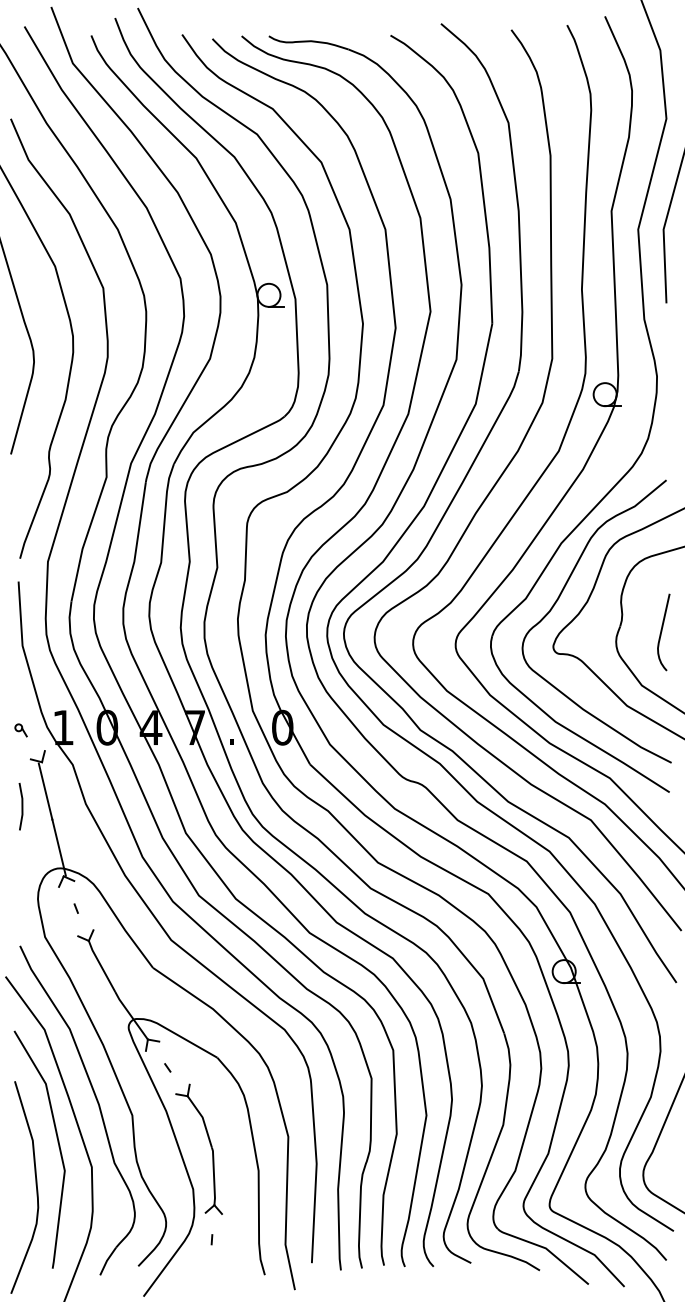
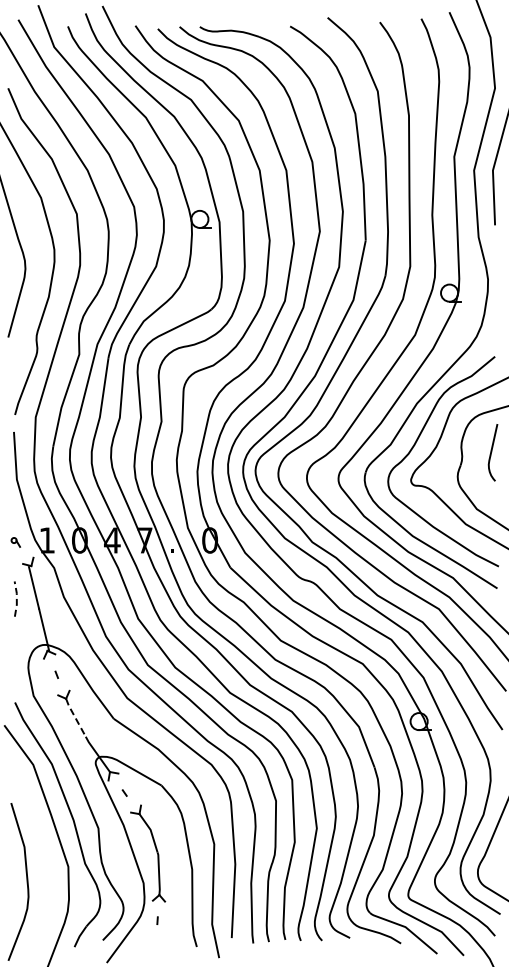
curve: (662, 632) -> (492, 452), moved
line: (22, 807) -> (16, 599), solid -> dashed
line: (101, 966) -> (75, 717), solid -> dashed
line: (57, 1142) -> (42, 848), removed

